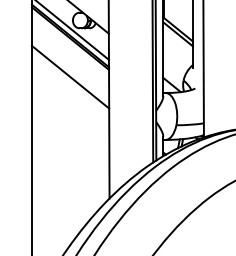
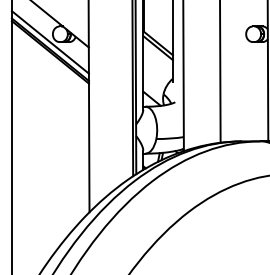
line: (70, 76) -> (50, 90), removed

